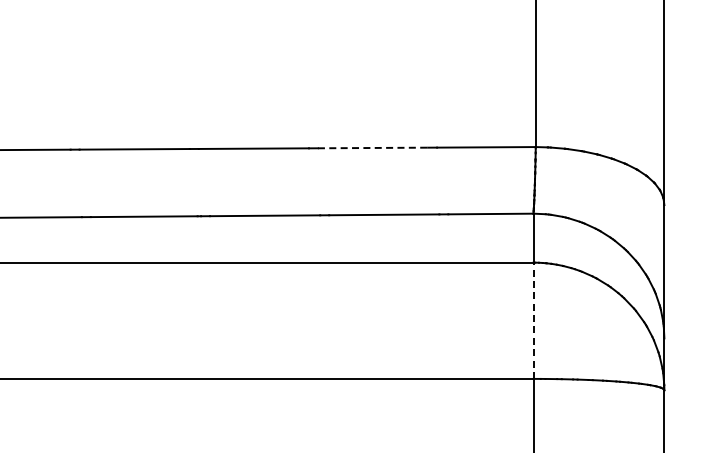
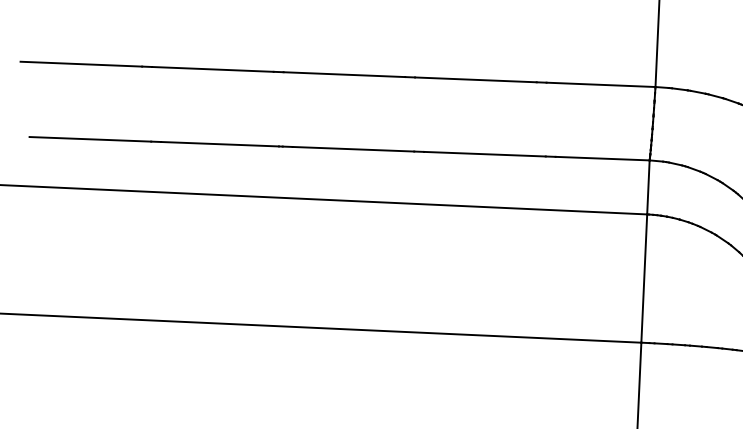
line: (373, 147) -> (476, 79), dashed -> solid
line: (533, 320) -> (644, 278), dashed -> solid

